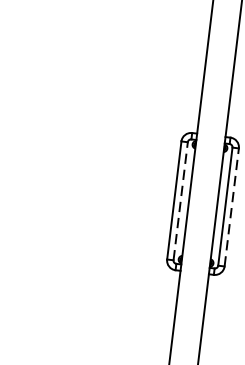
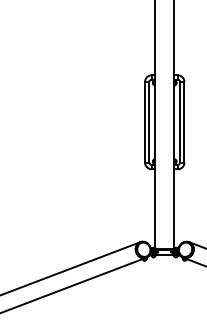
line: (180, 200) -> (149, 121), dashed -> solid
line: (232, 206) -> (184, 121), dashed -> solid

